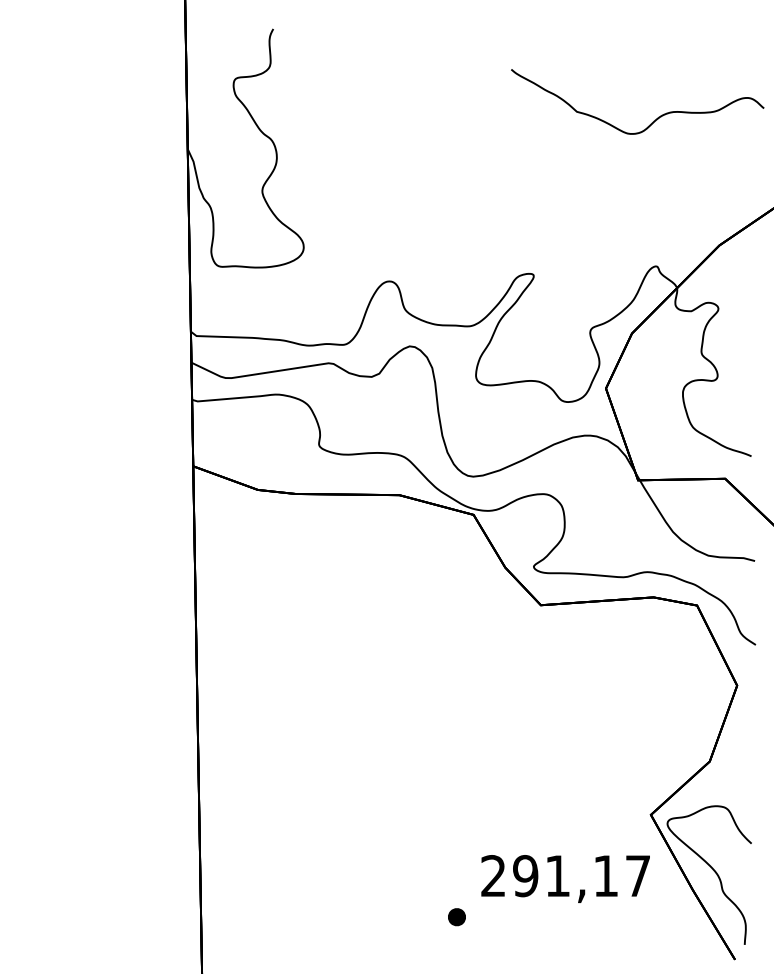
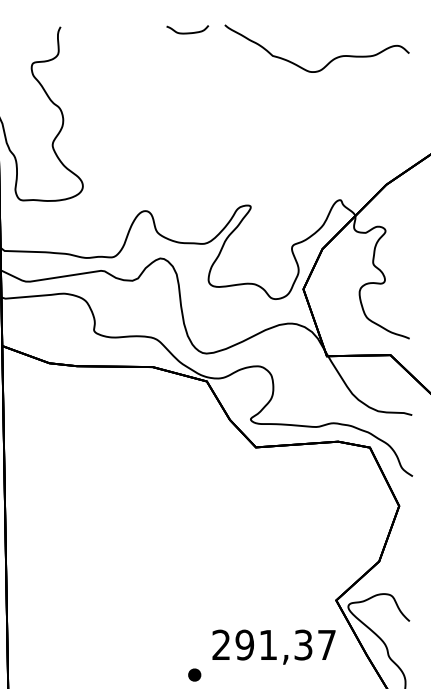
curve: (449, 36) -> (189, 32), added
curve: (652, 121) -> (327, 63), moved
text: (605, 876) -> (303, 645), 291,17 -> 291,37

